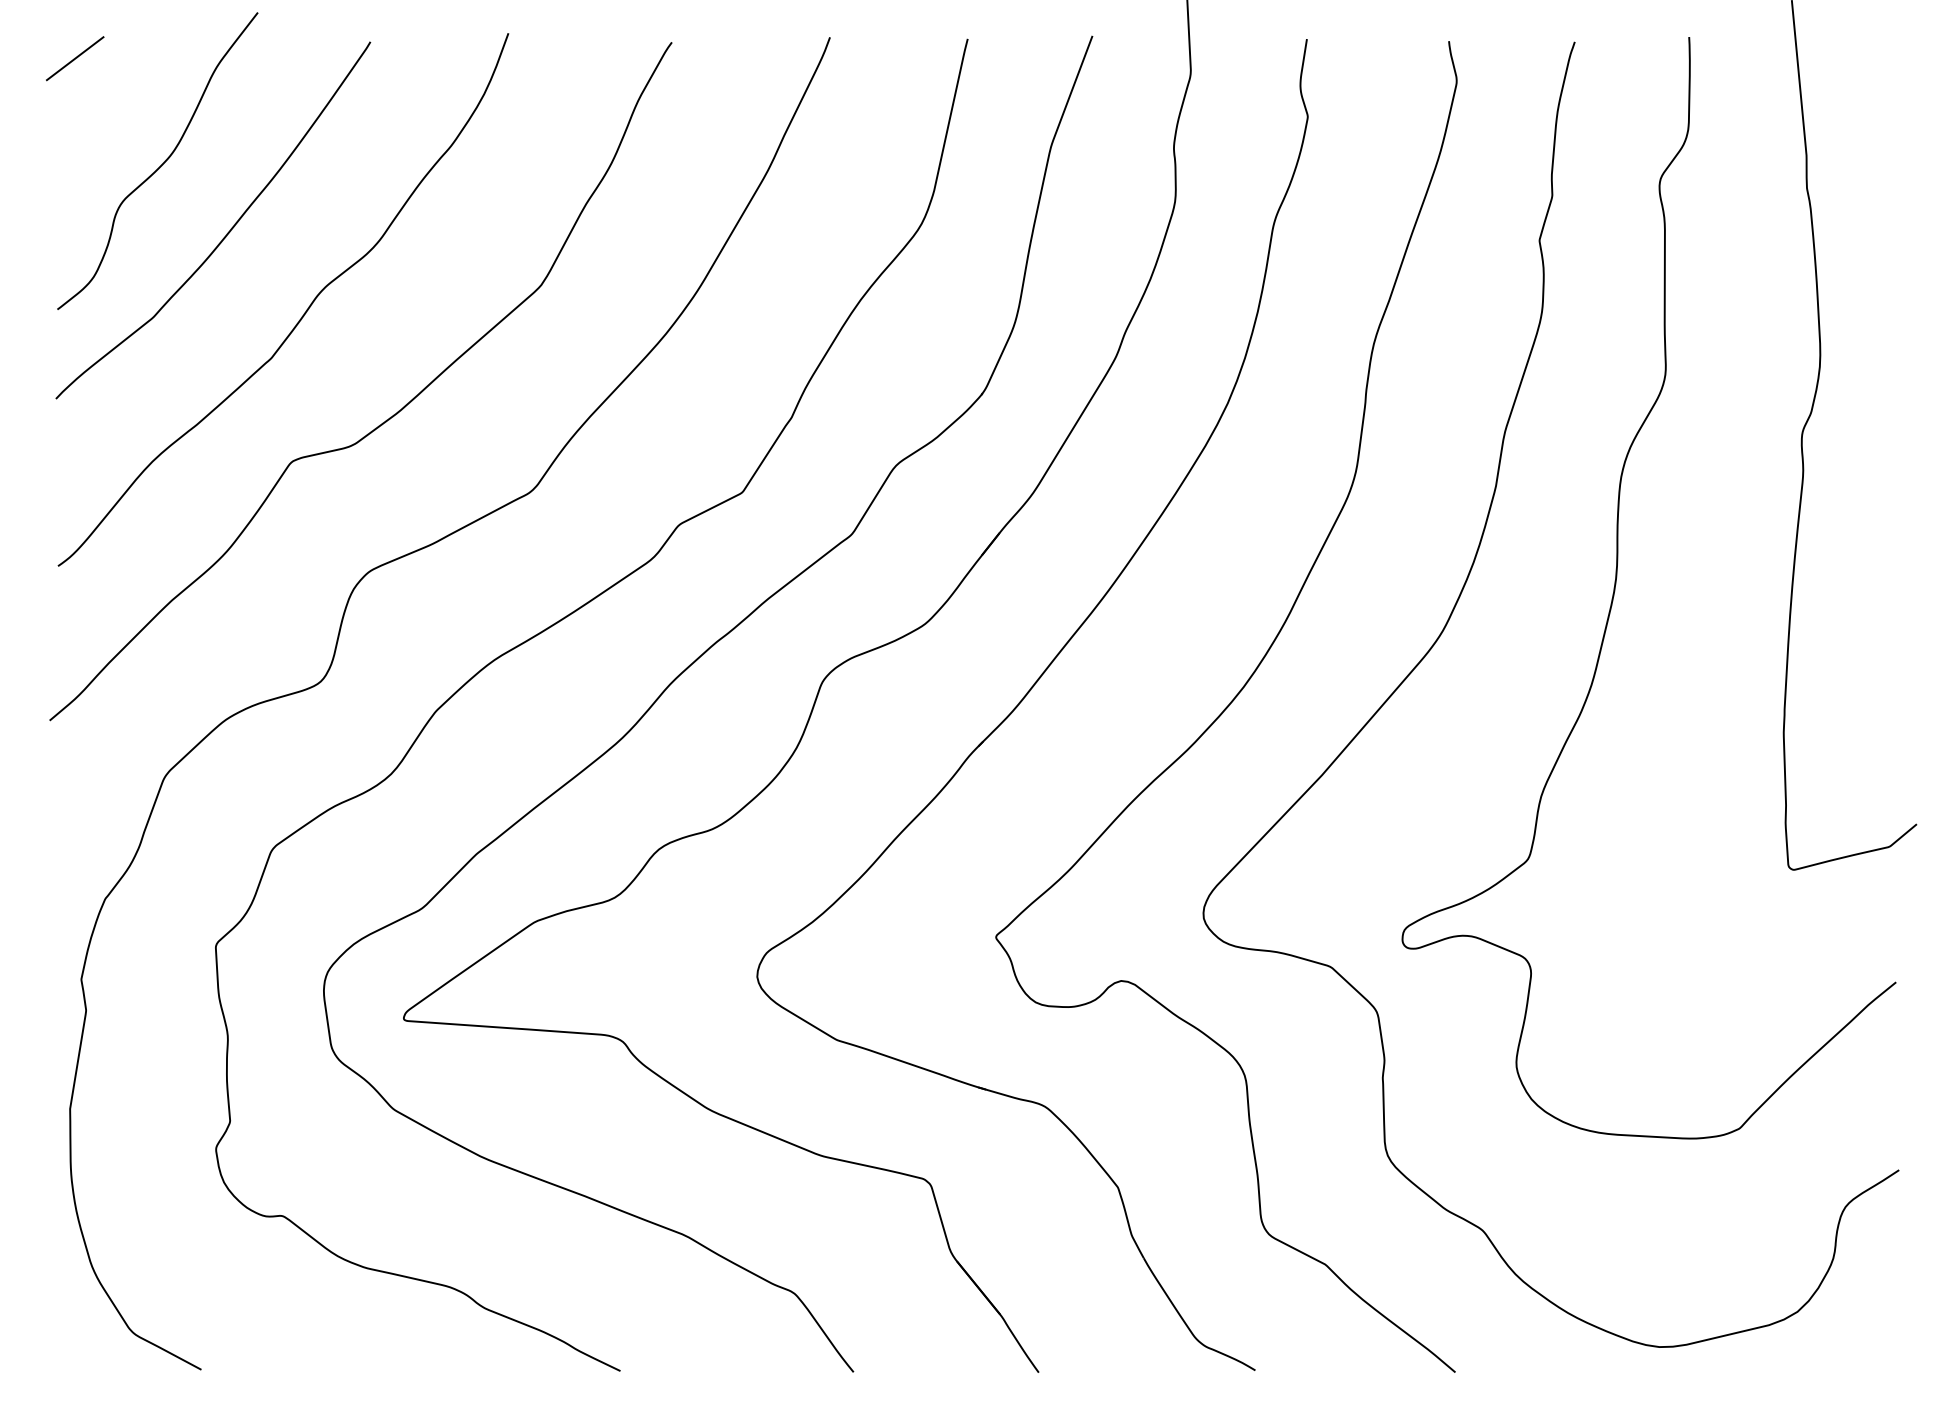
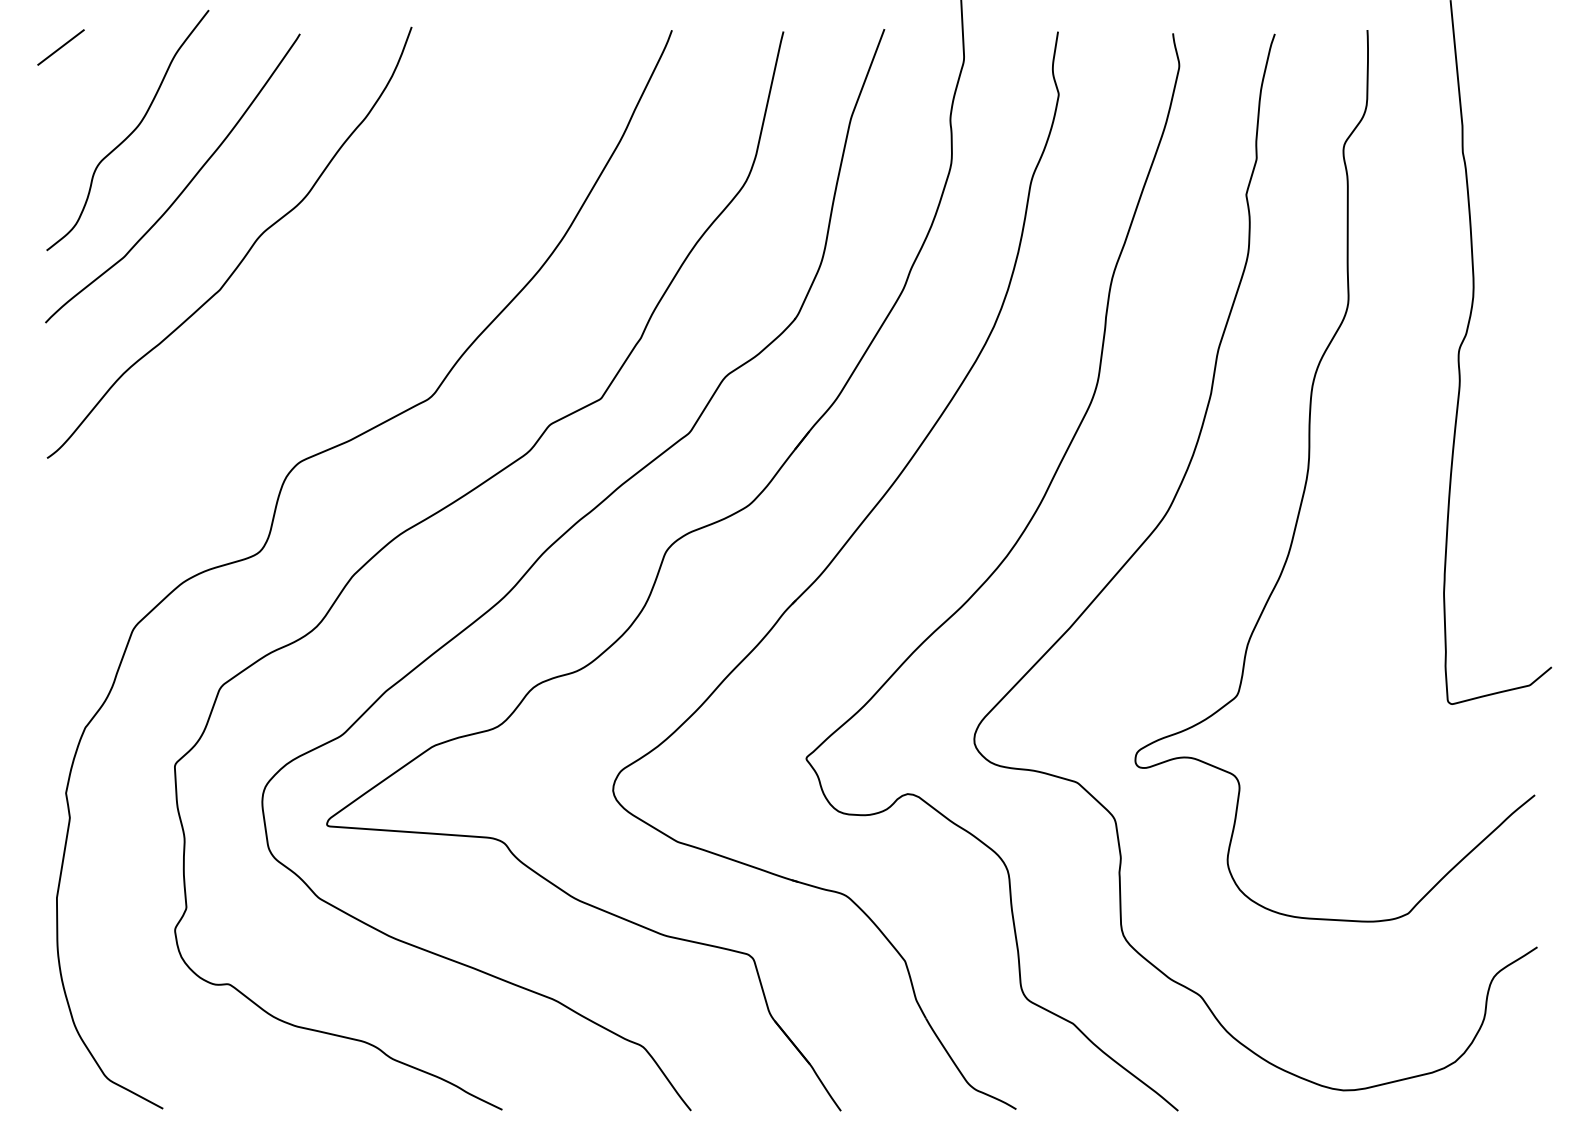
curve: (389, 416) -> (315, 337), removed

